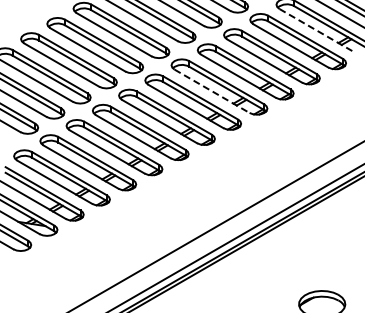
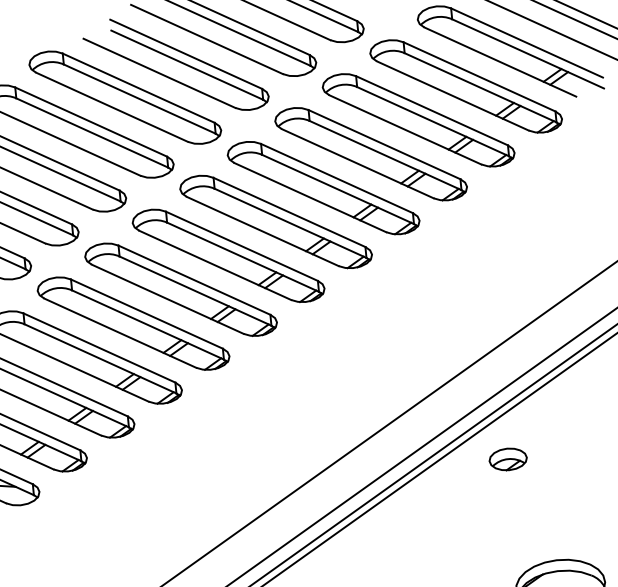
line: (317, 30) -> (501, 61), dashed -> solid
line: (212, 91) -> (311, 197), dashed -> solid
part: (300, 236) -> (506, 459), added

